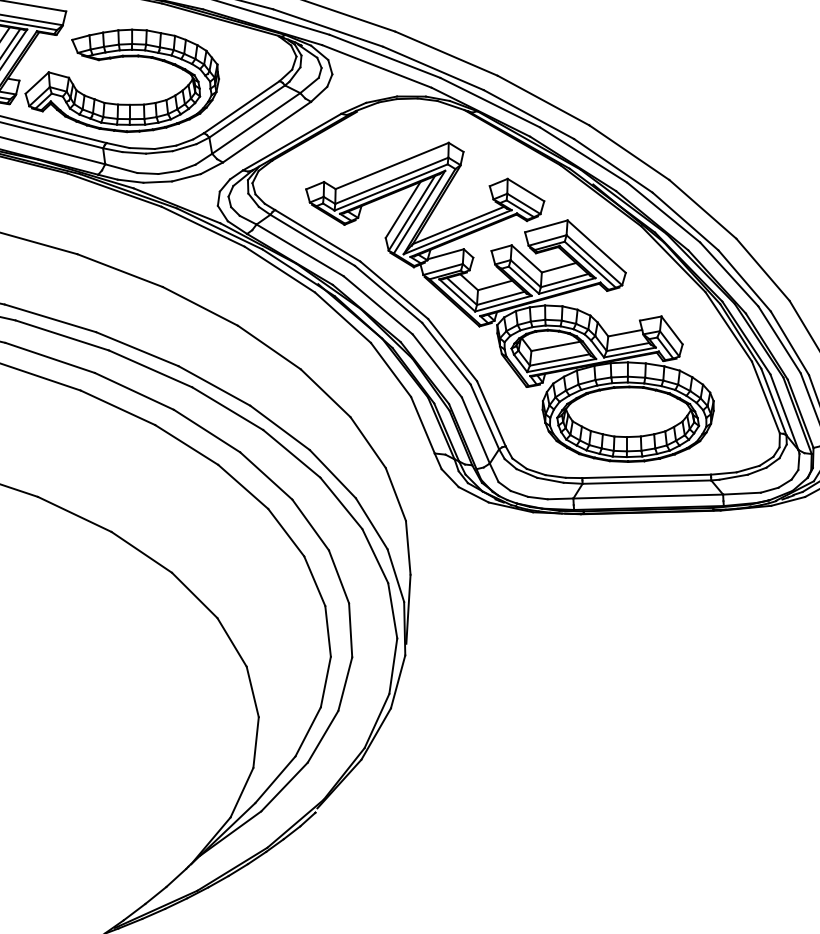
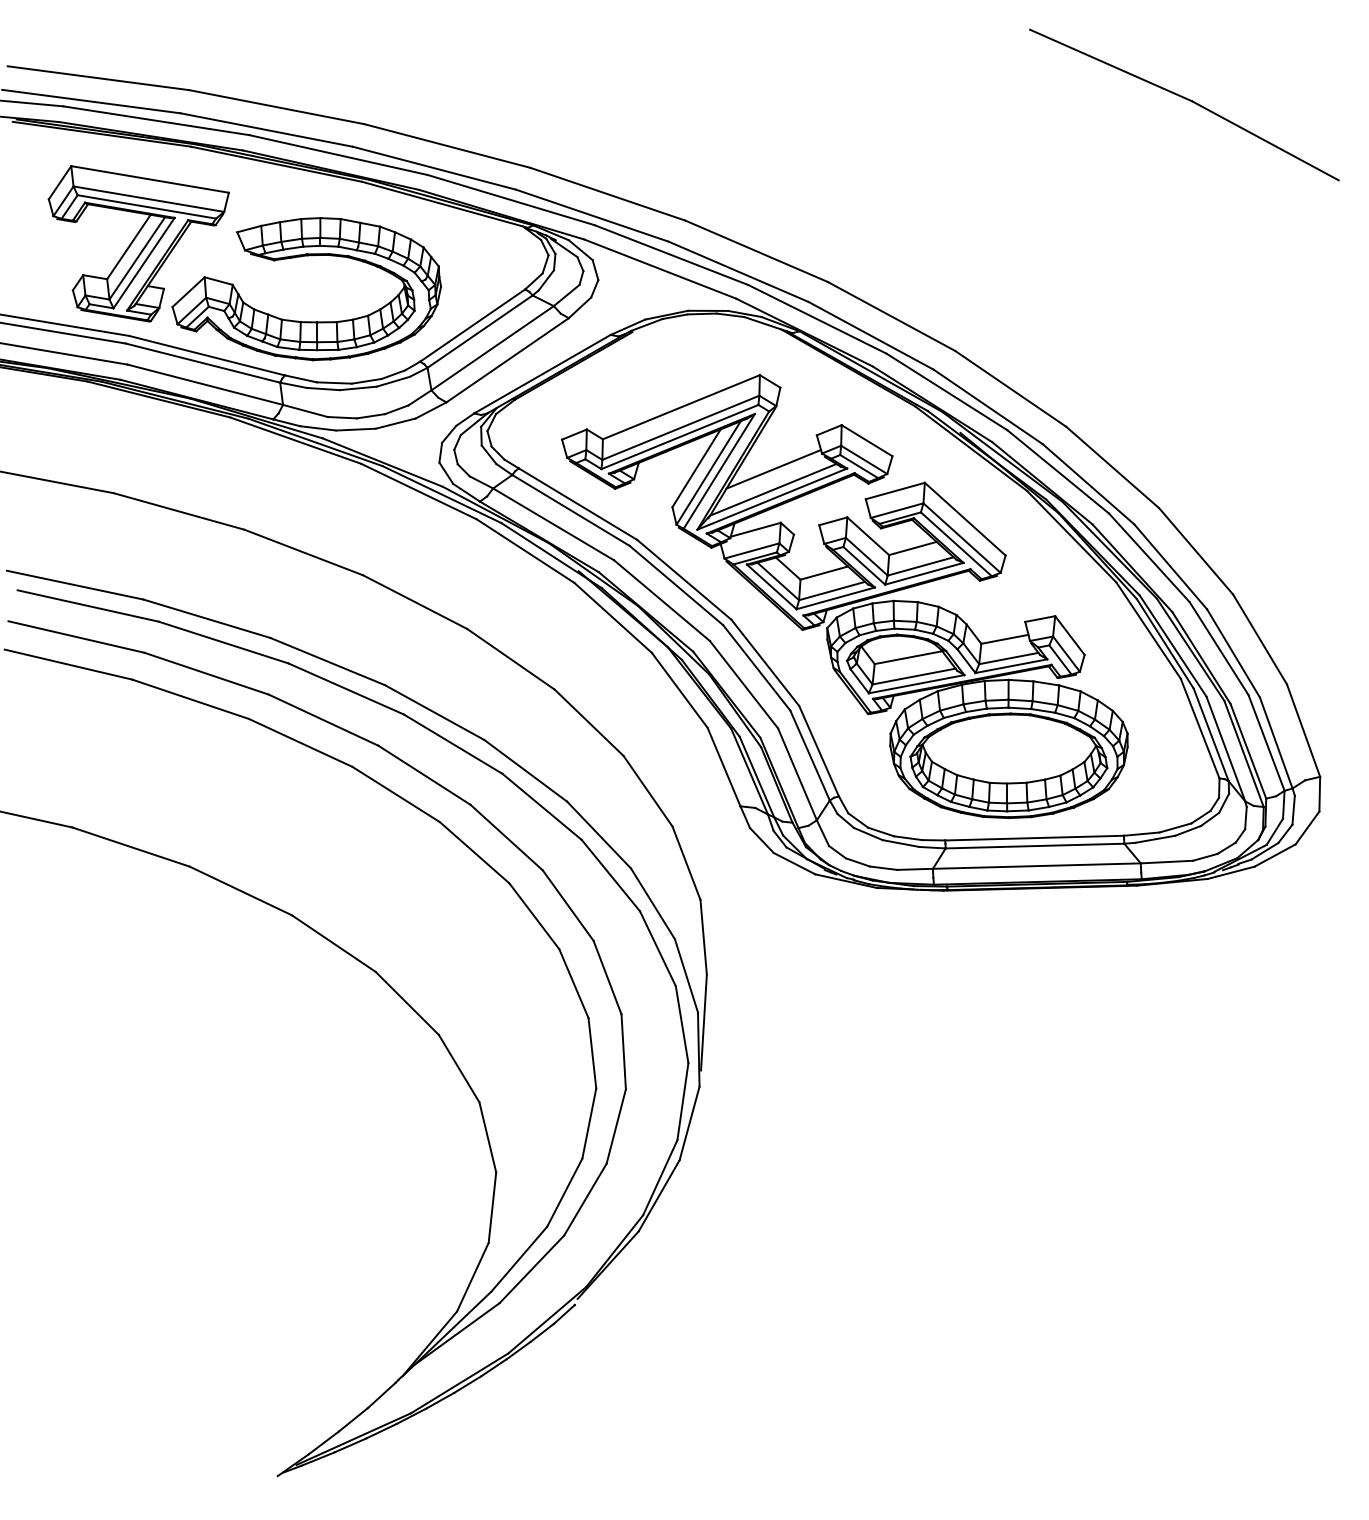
line: (458, 210) -> (773, 469), added

